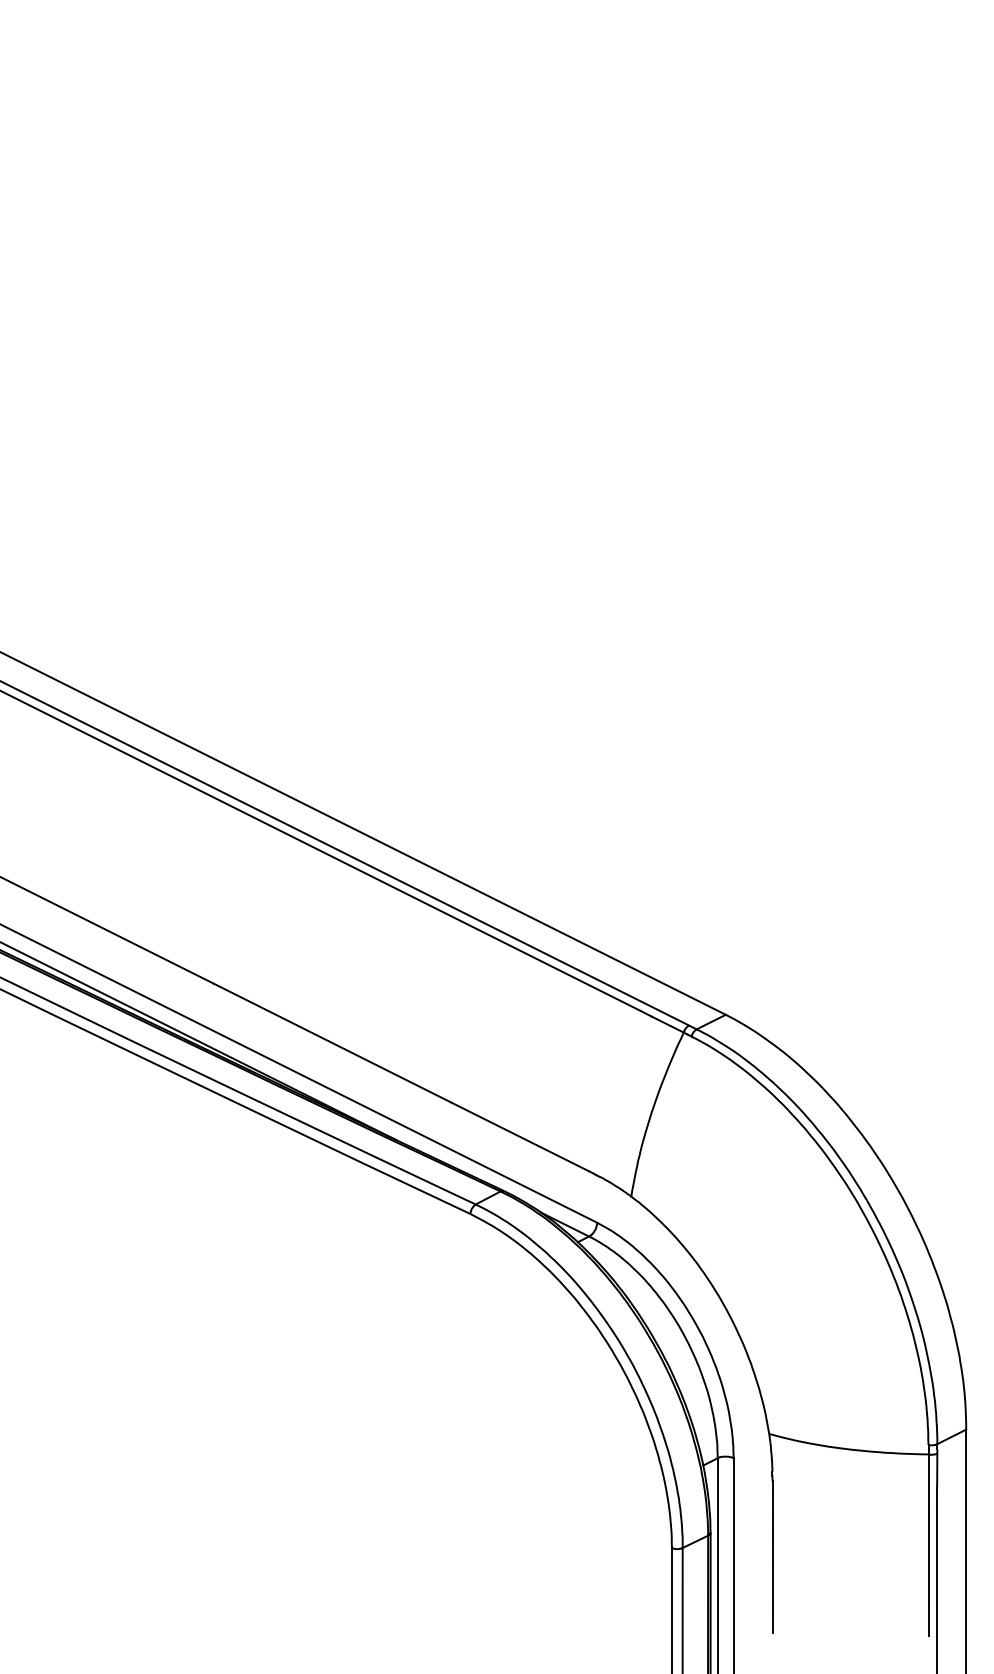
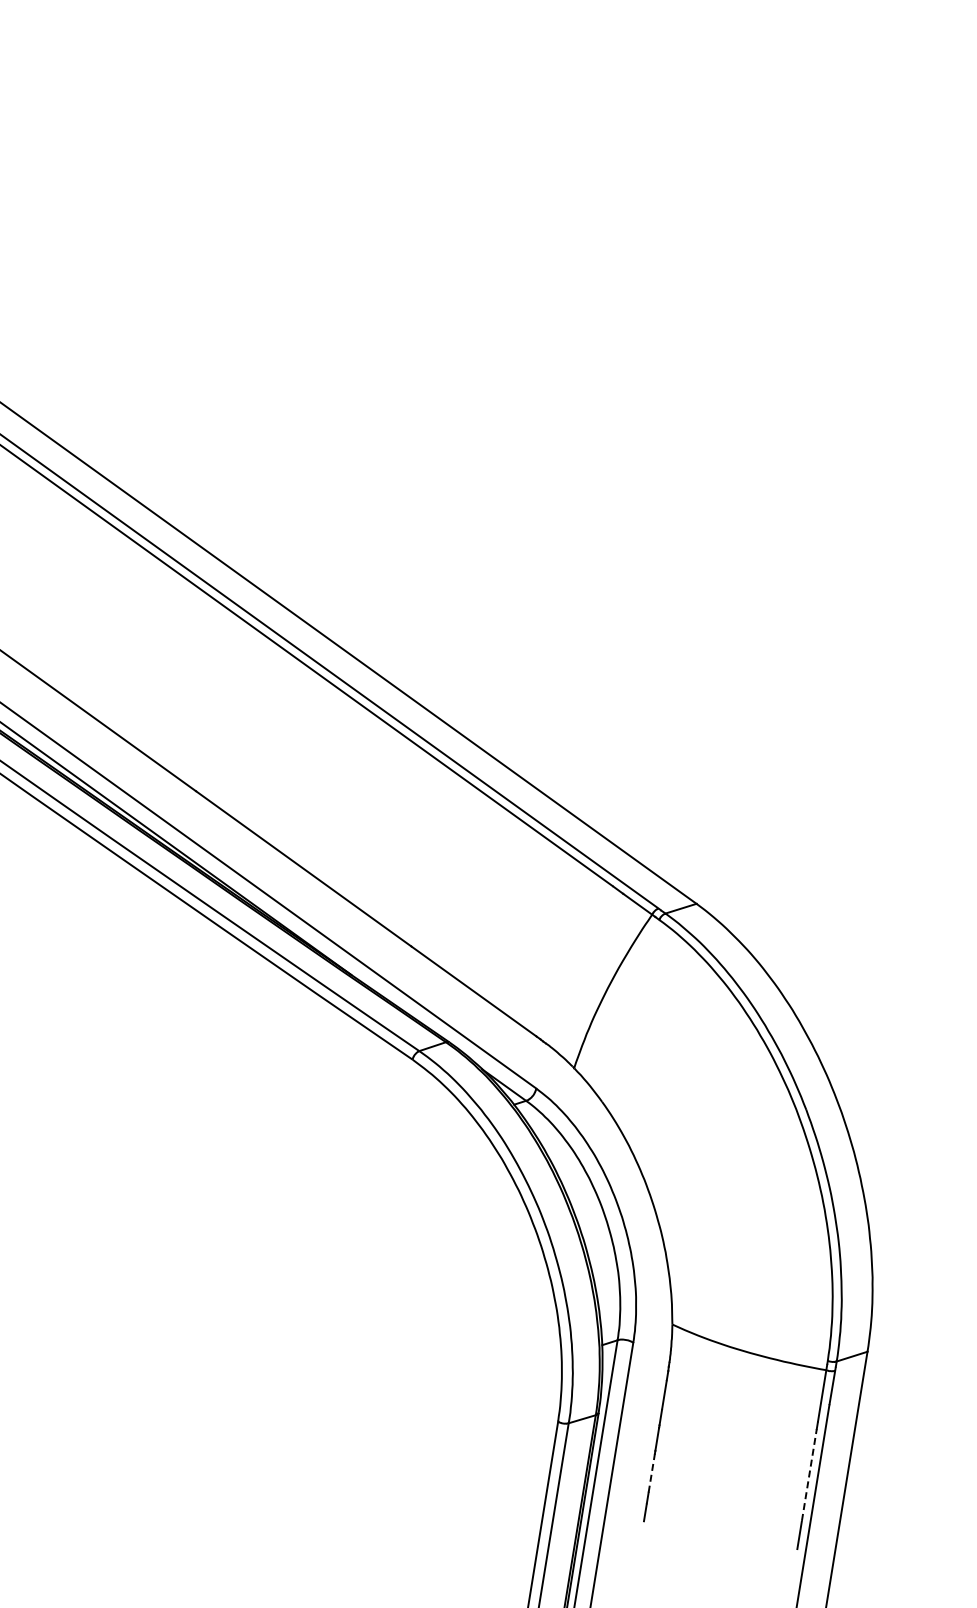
line: (928, 1560) -> (809, 1474), solid -> dashed
line: (772, 1583) -> (651, 1472), solid -> dashed

